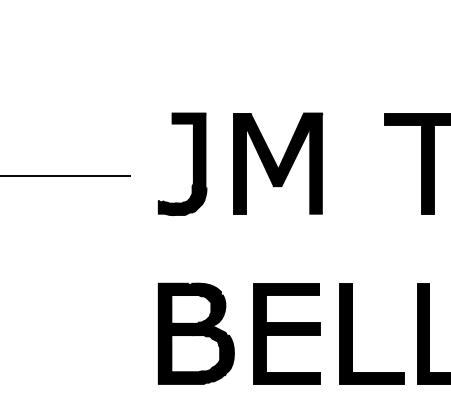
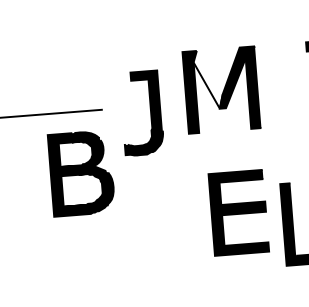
fill: (262, 149) -> (208, 79), removed
part: (193, 163) -> (150, 111), moved
part: (195, 333) -> (80, 173), moved
part: (286, 333) -> (238, 212), moved

